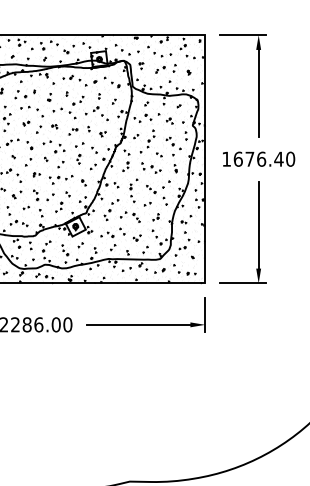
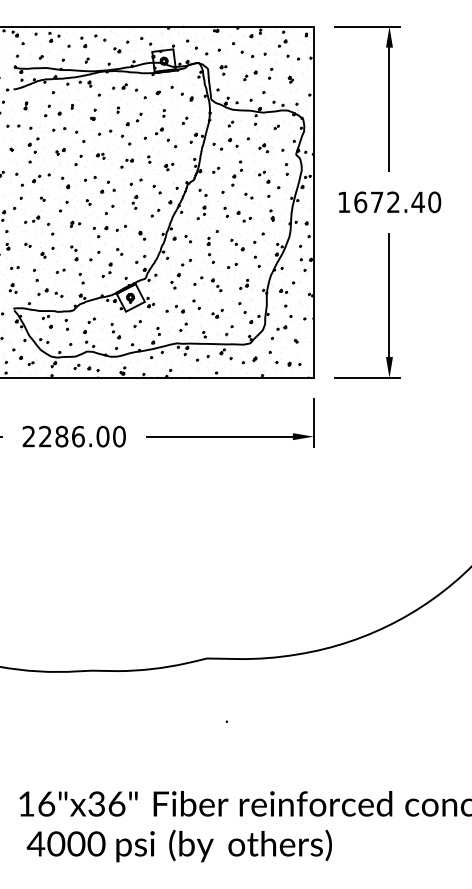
text: (261, 159) -> (393, 202), 1676.40 -> 1672.40

